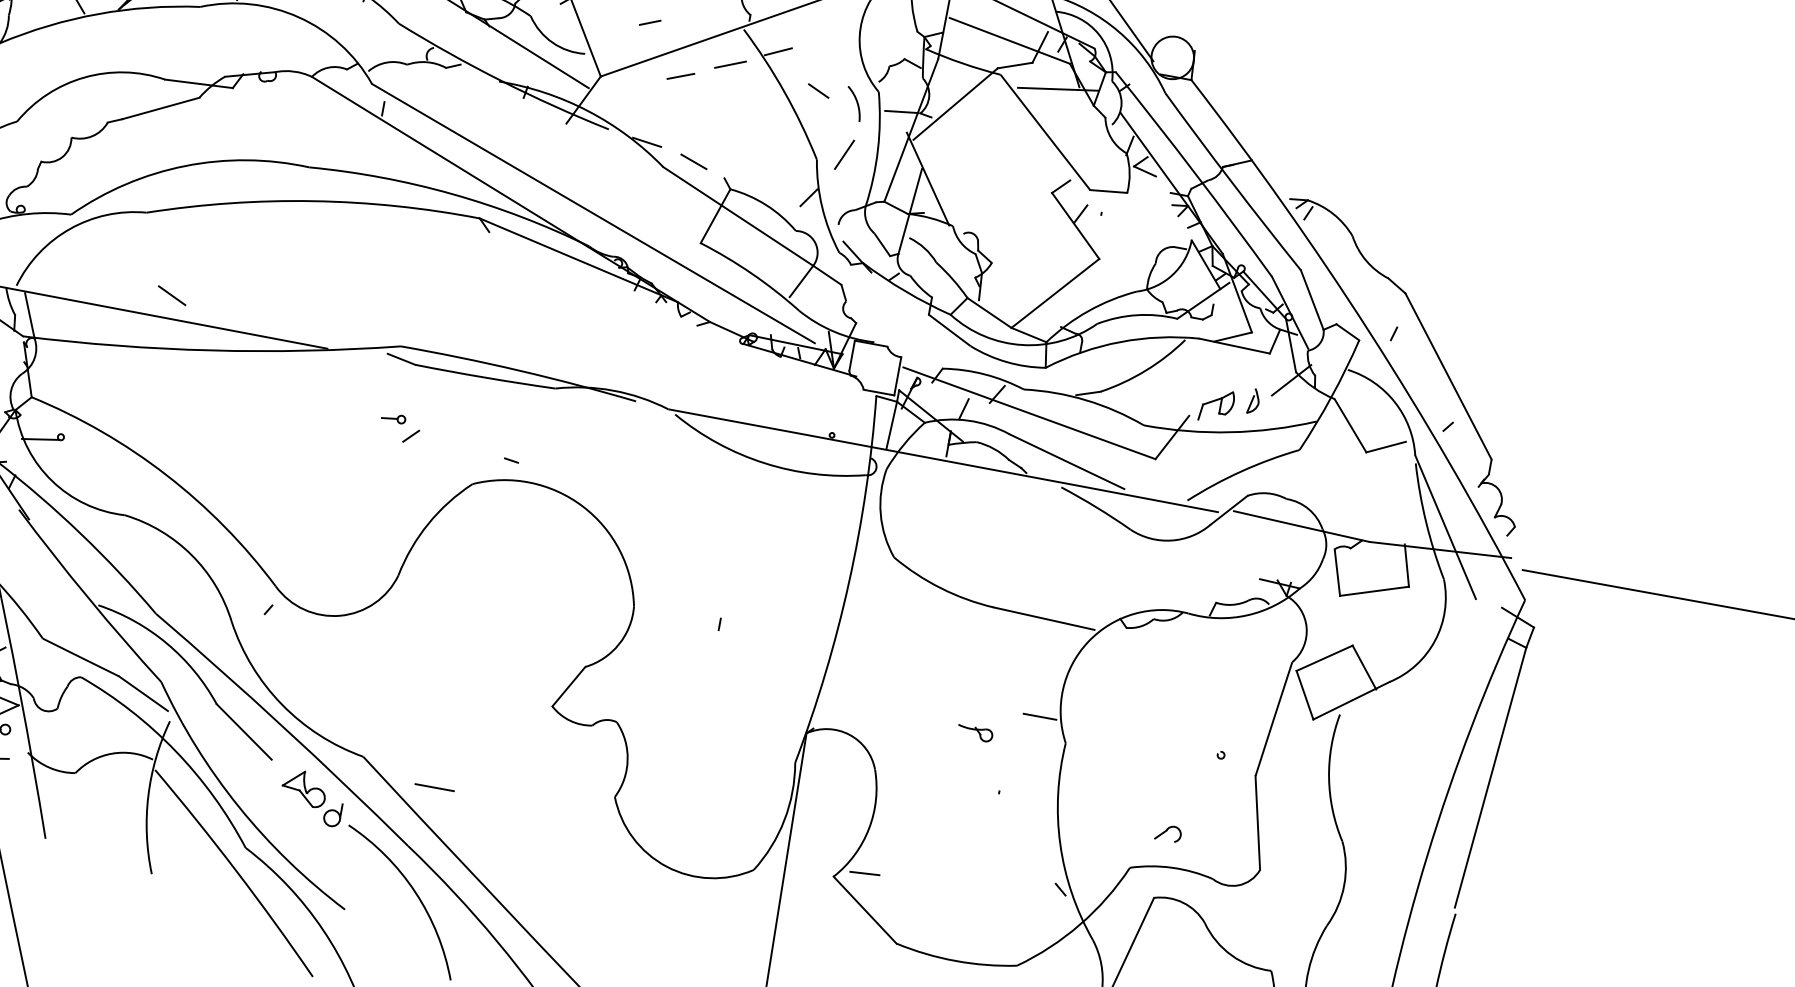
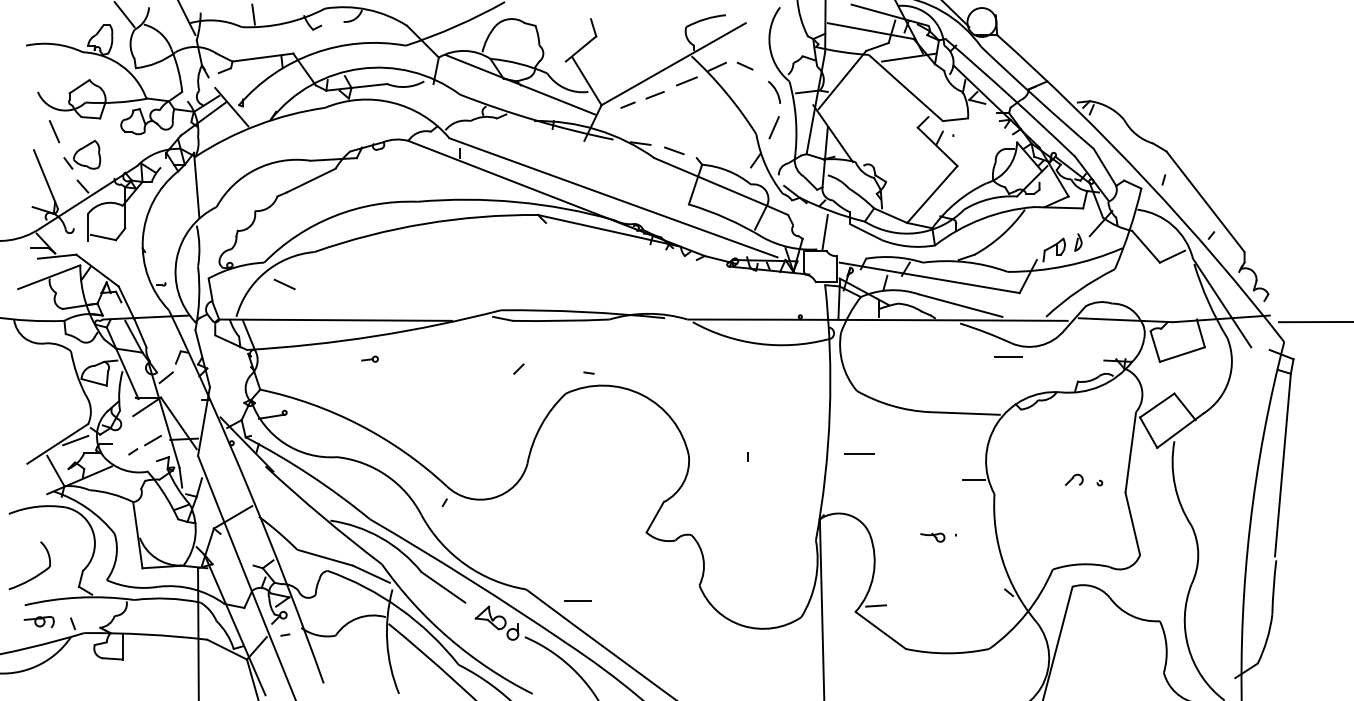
line: (649, 21) -> (627, 104), moved
line: (817, 89) -> (744, 65), moved
line: (171, 295) -> (284, 284), moved
line: (889, 319) -> (824, 232), added
part: (393, 417) -> (369, 358), moved
line: (1122, 547) -> (1008, 356), added
line: (881, 650) -> (859, 454), added
part: (974, 733) -> (932, 537), moved
part: (1168, 832) -> (1074, 479), moved

